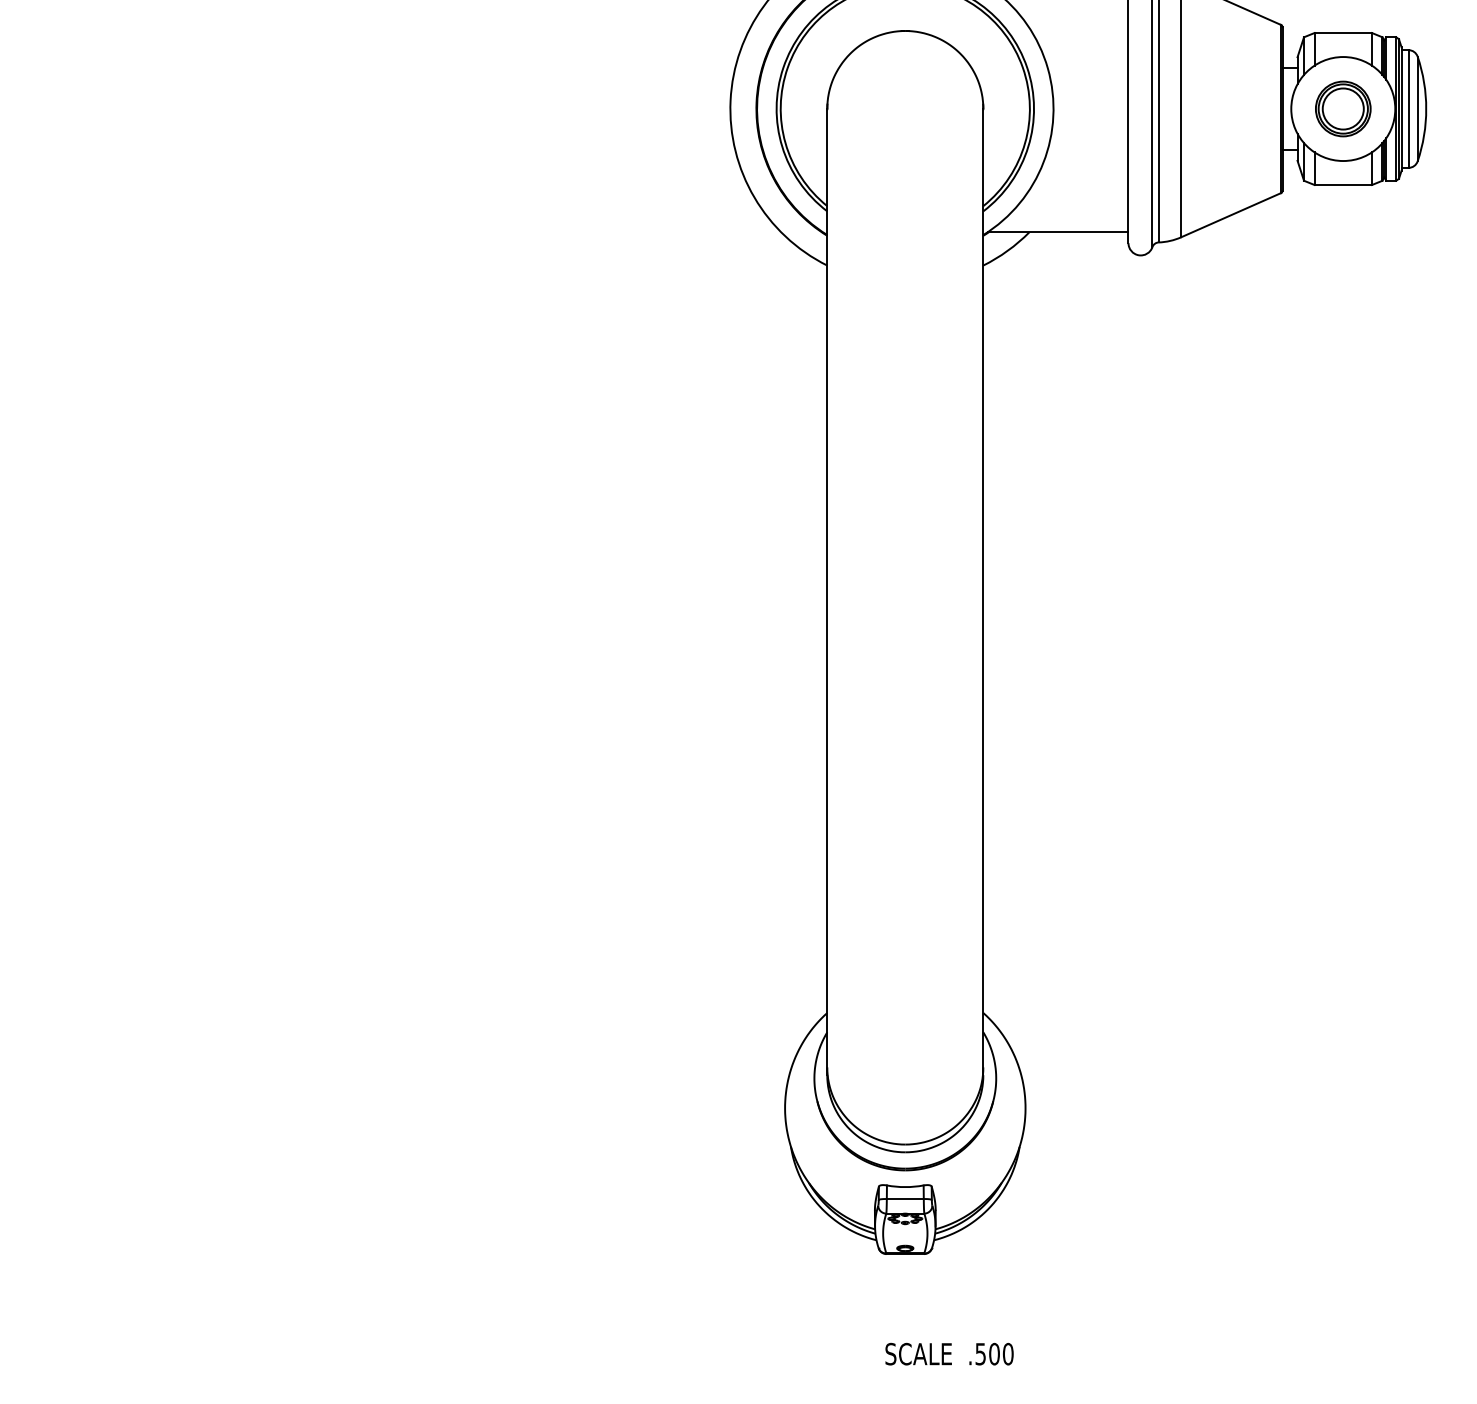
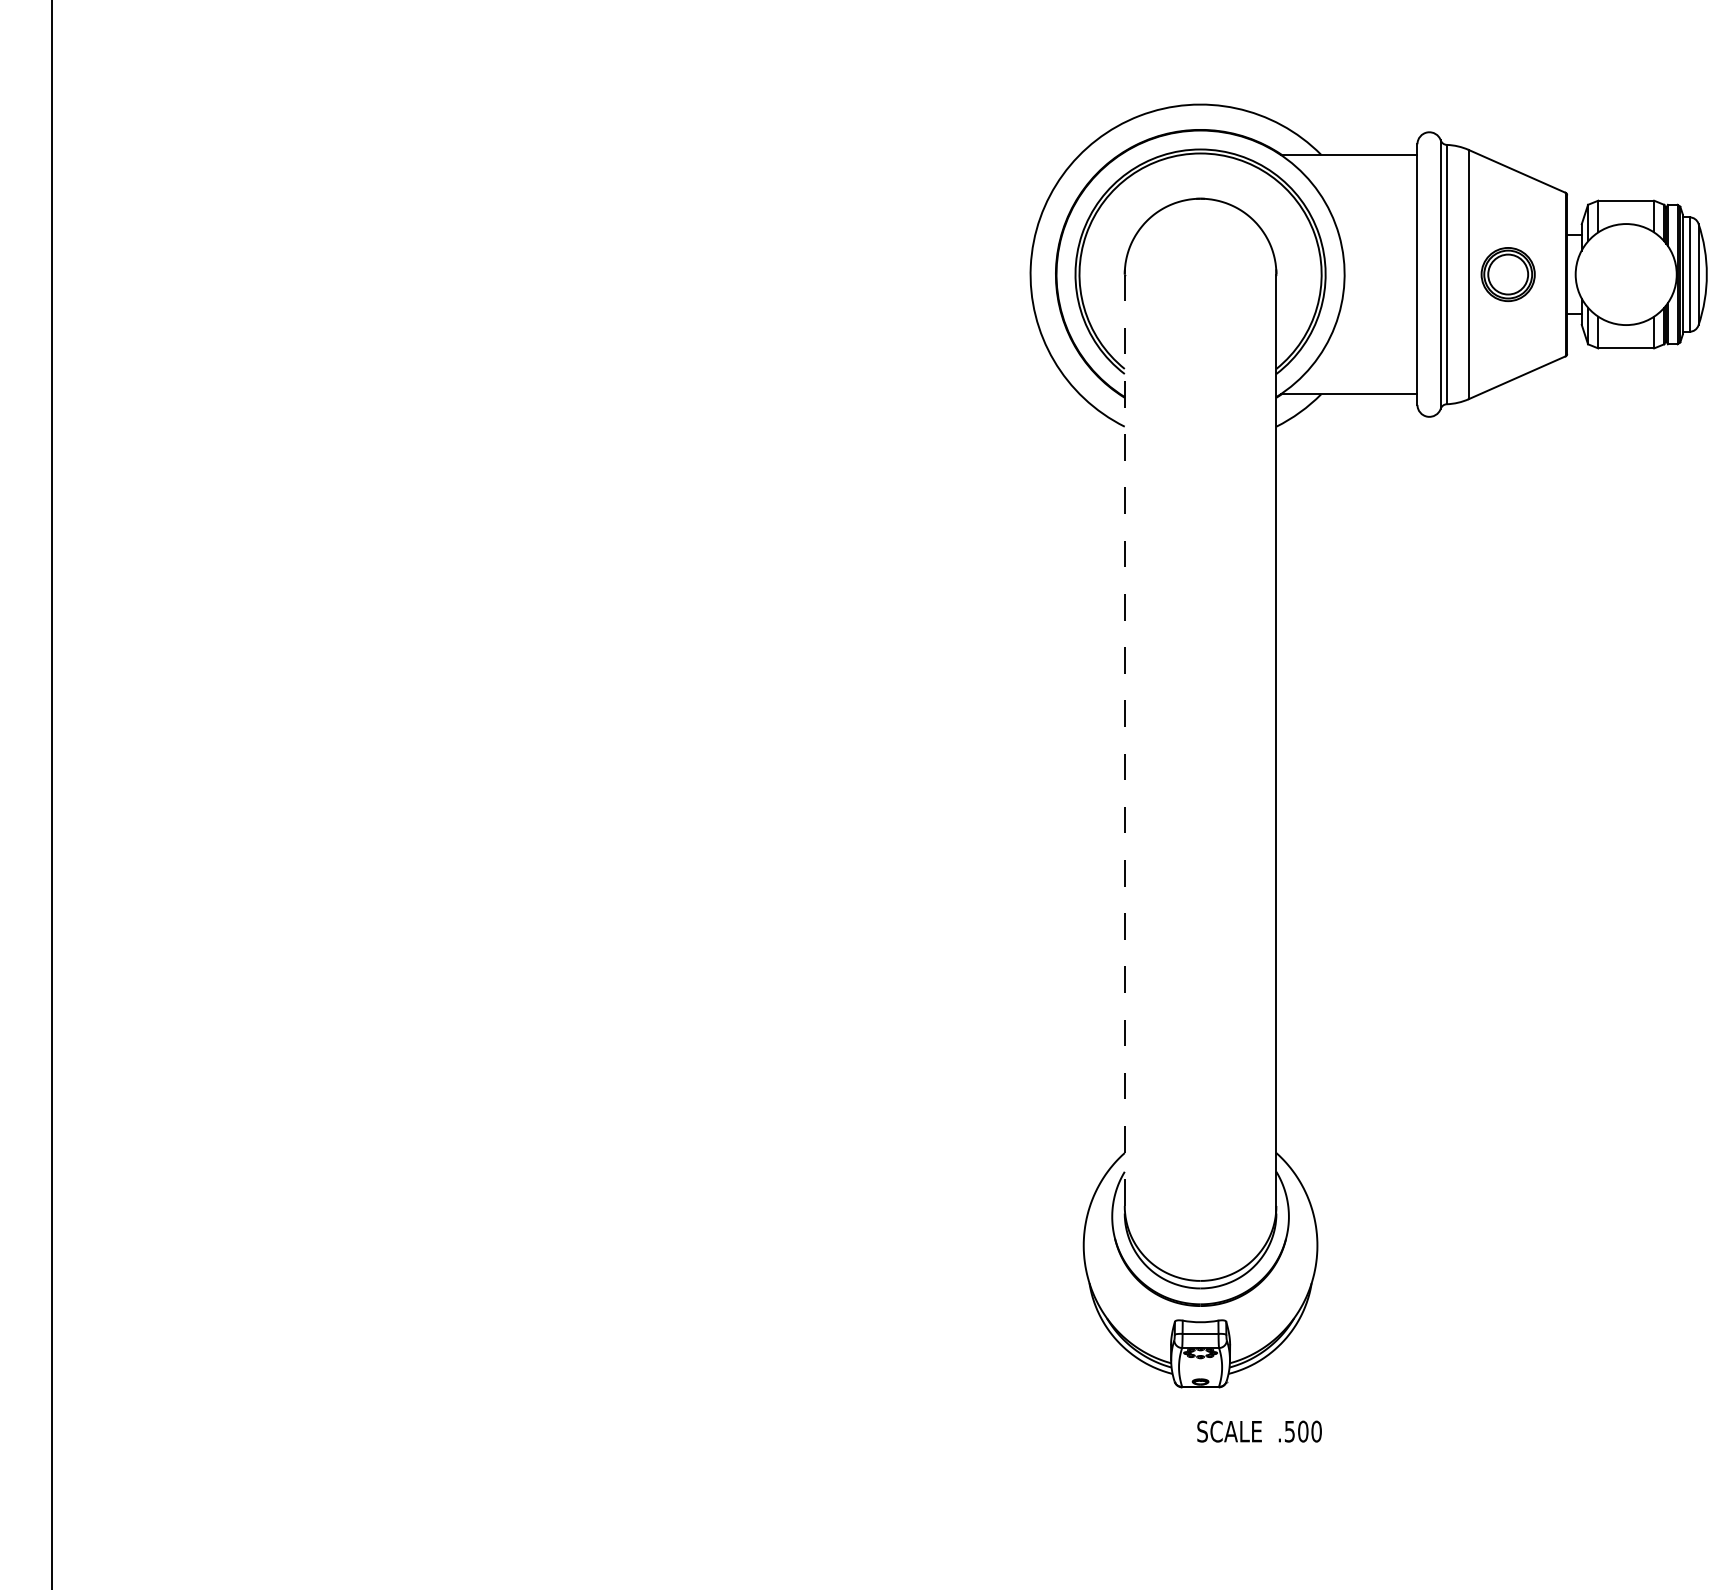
part: (1342, 108) -> (1507, 274), moved
line: (827, 592) -> (1124, 744), solid -> dashed
text: (949, 1354) -> (1259, 1431), moved

